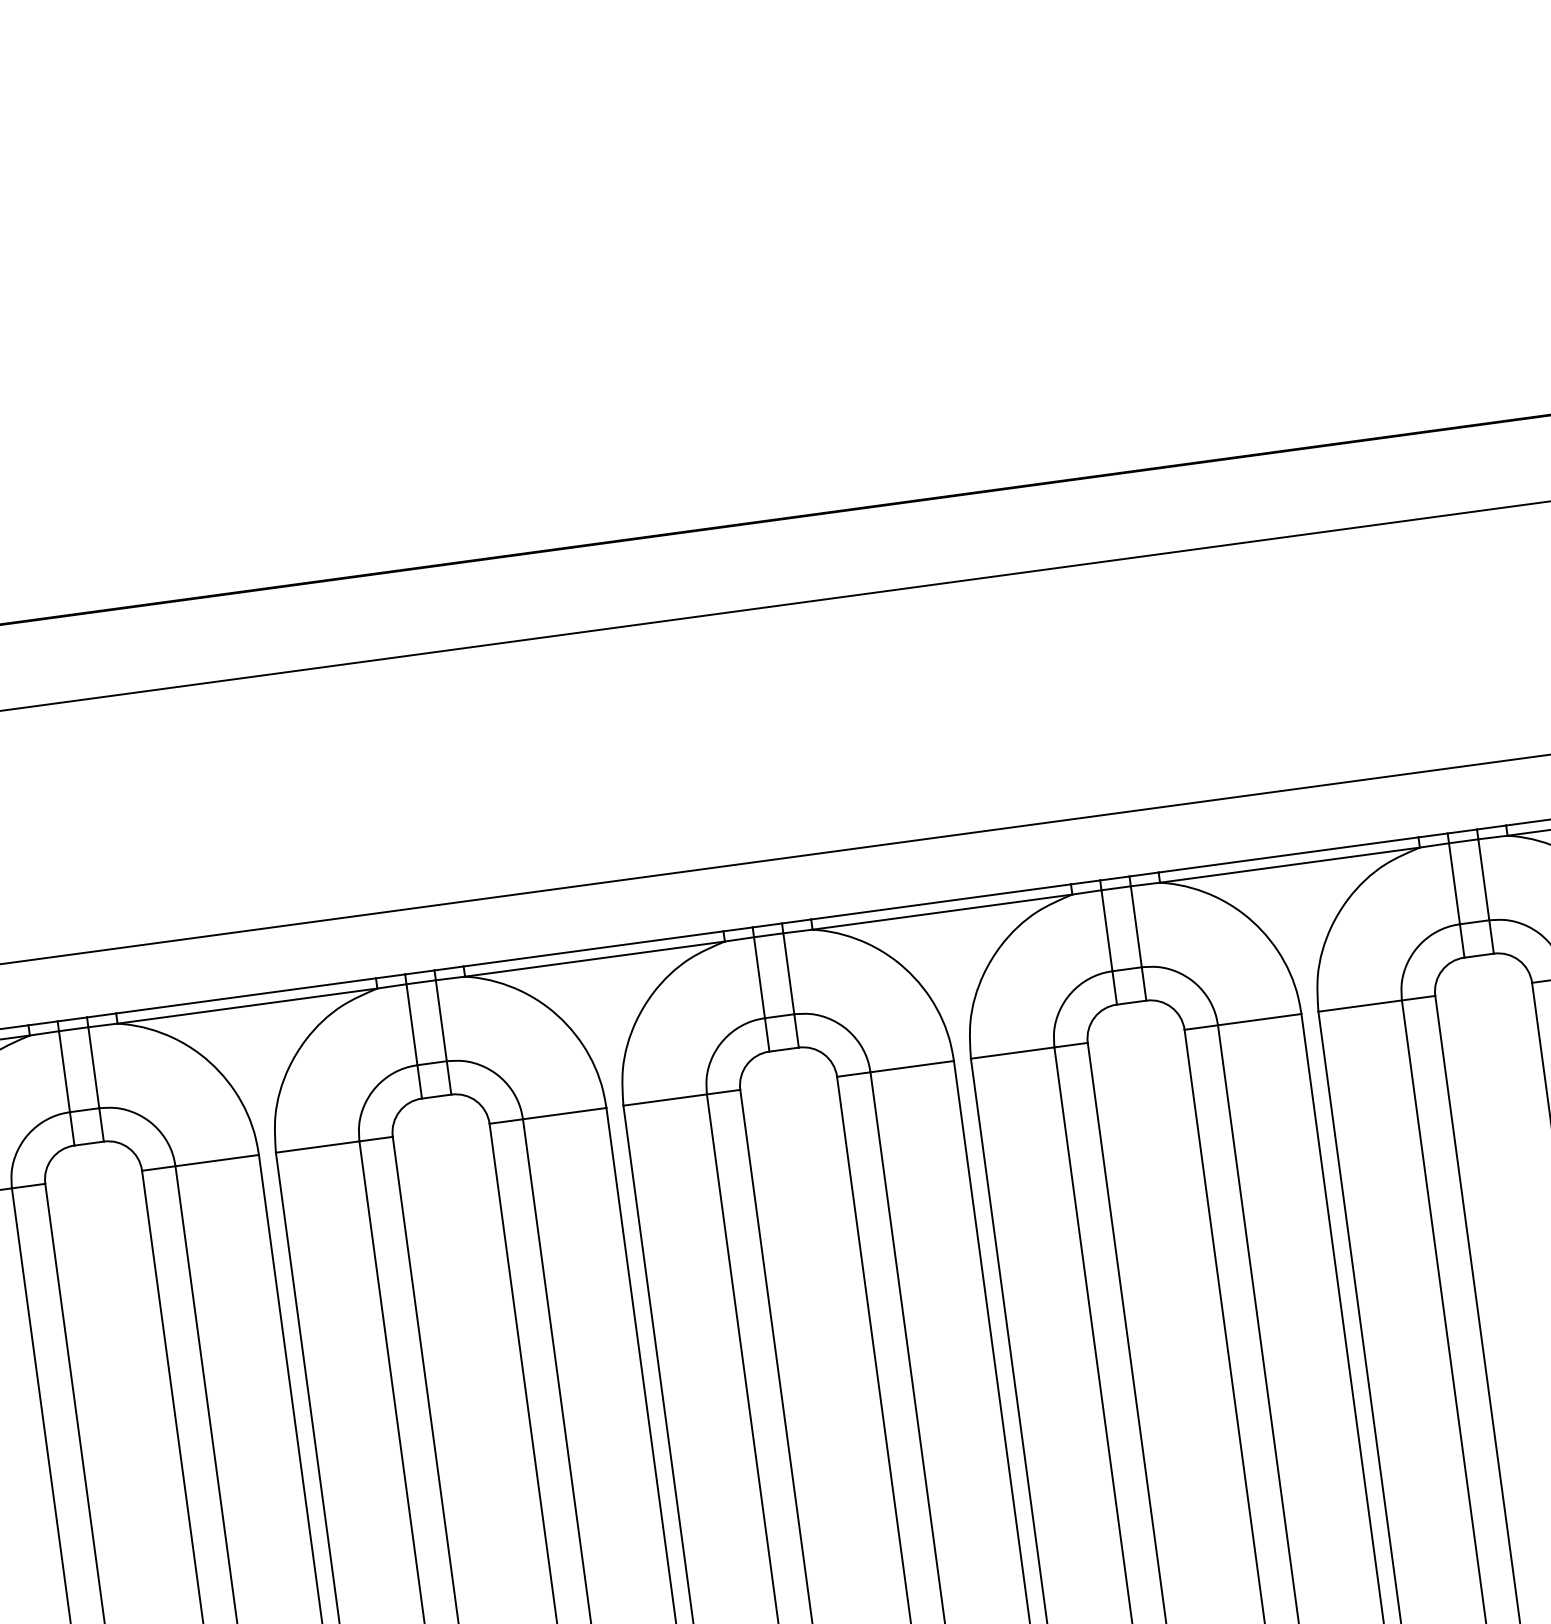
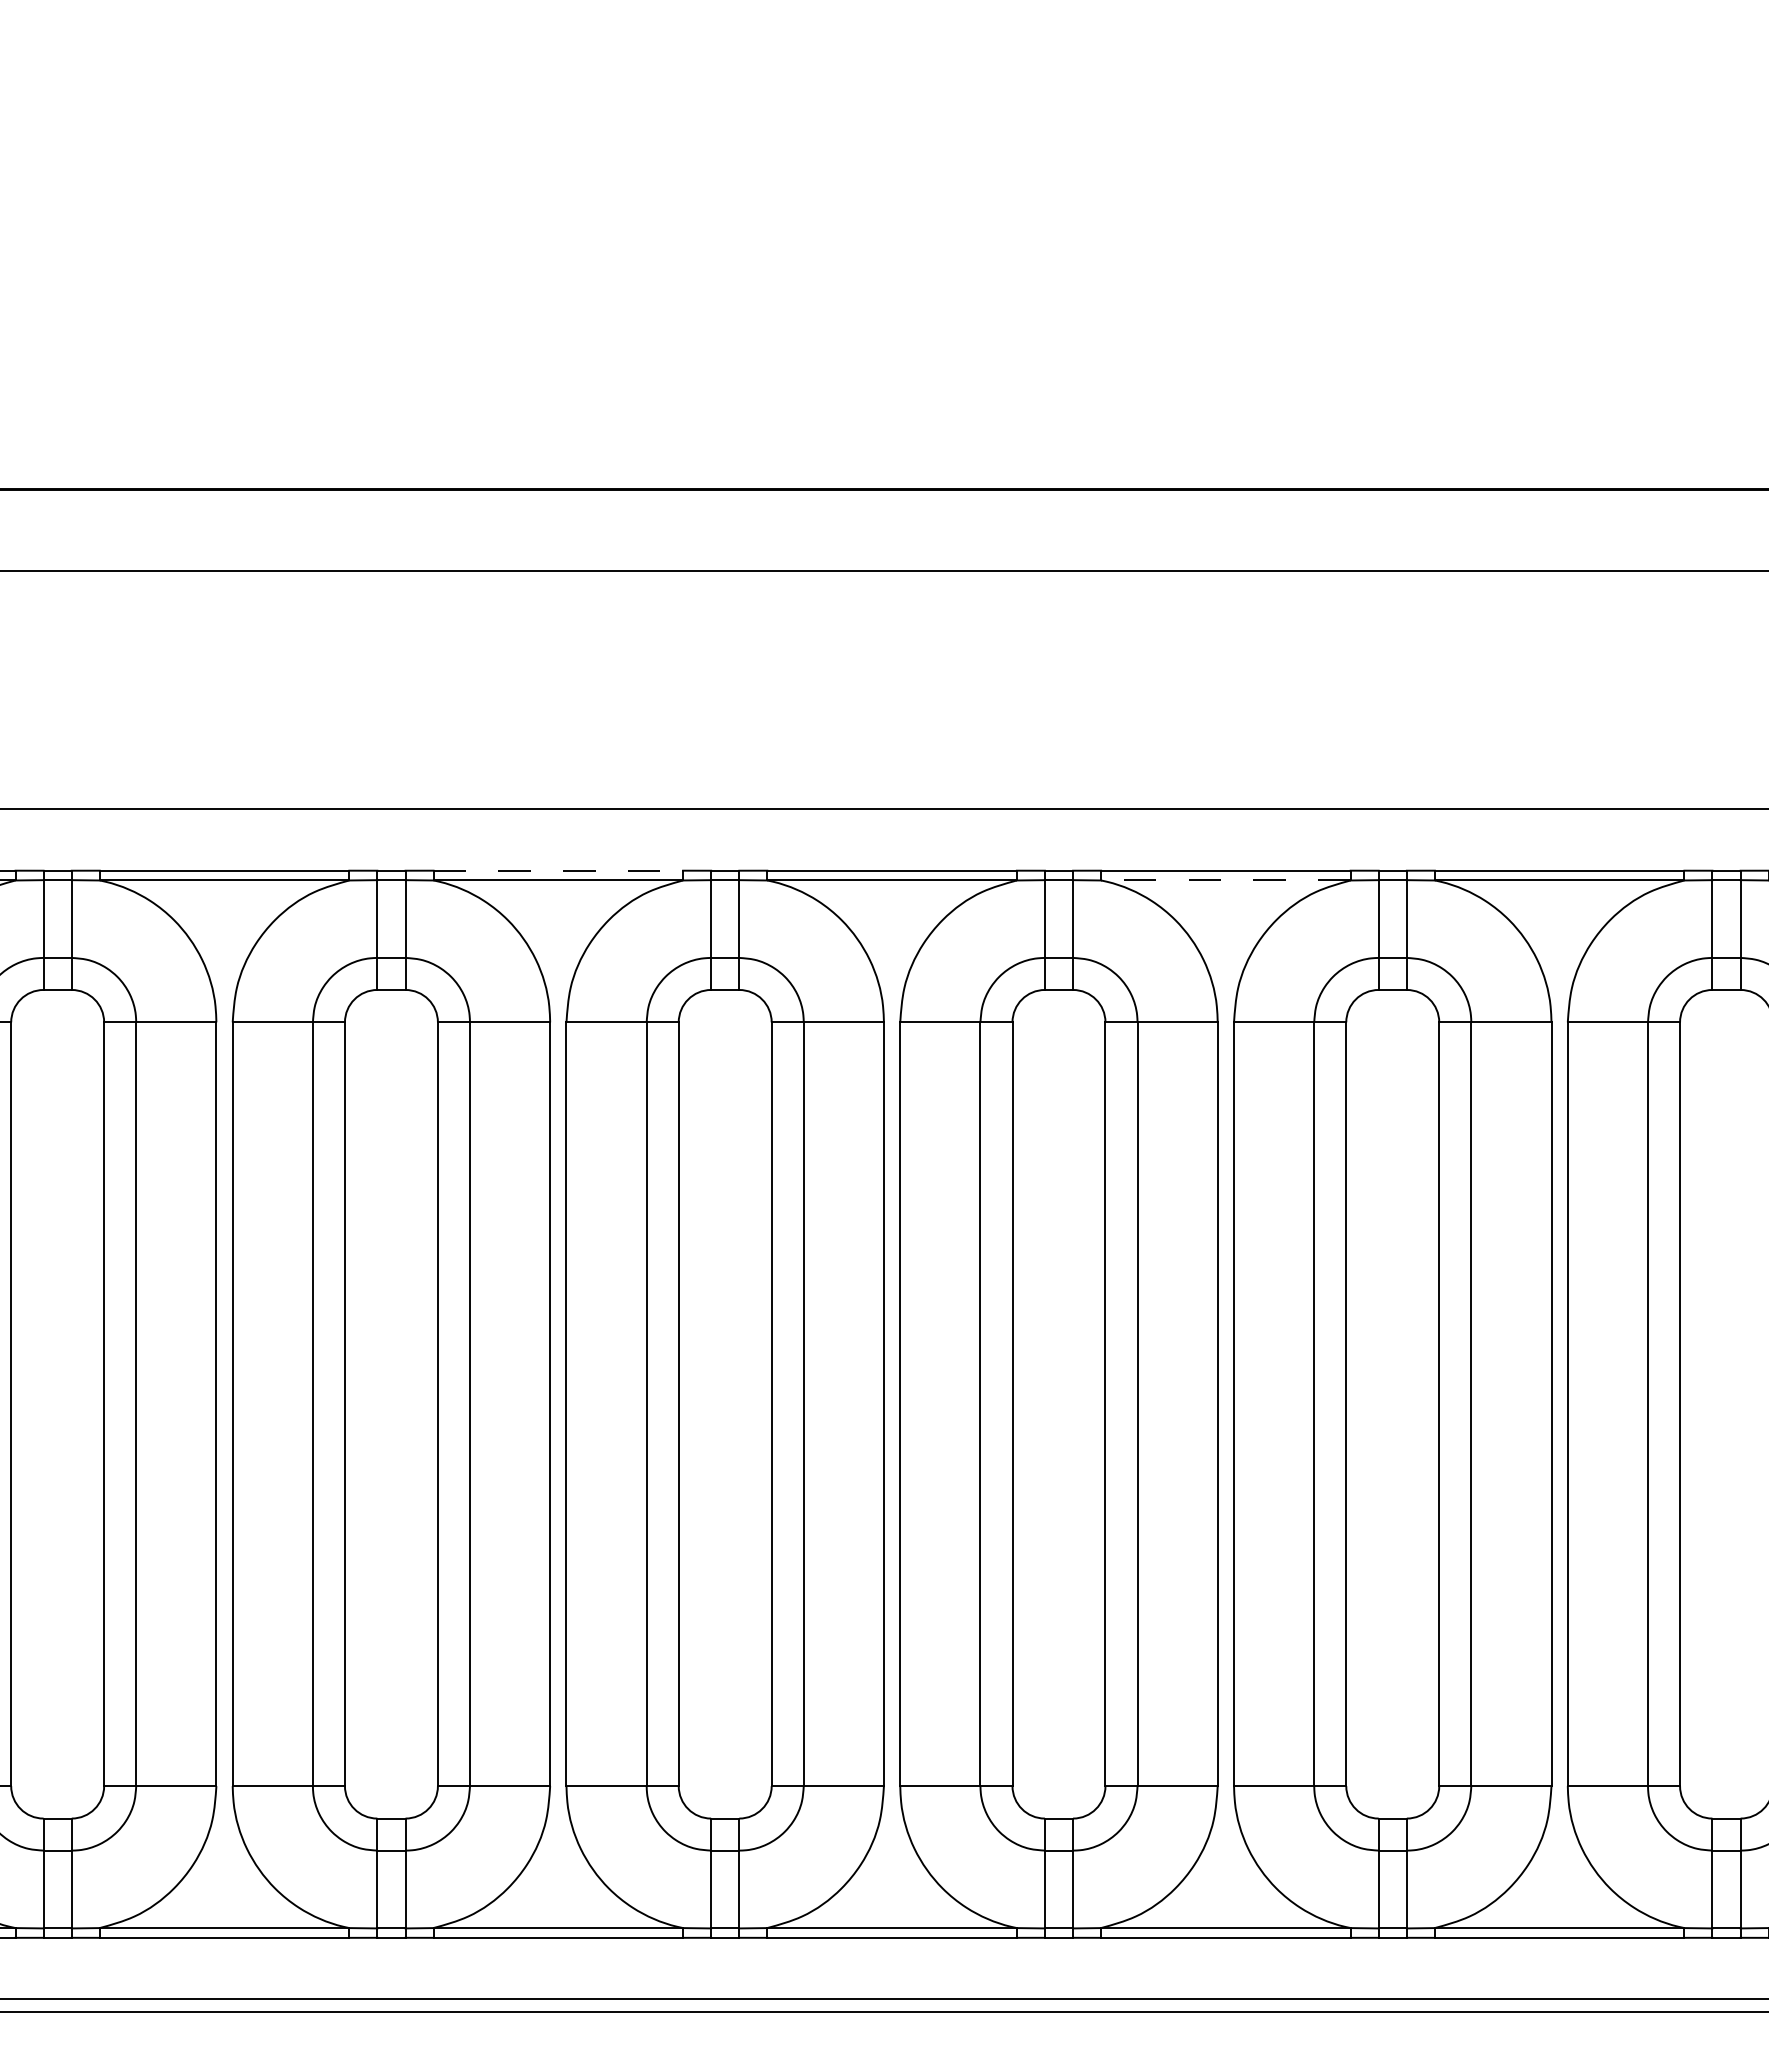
line: (1289, 865) -> (1225, 880), solid -> dashed
line: (593, 948) -> (558, 870), solid -> dashed

